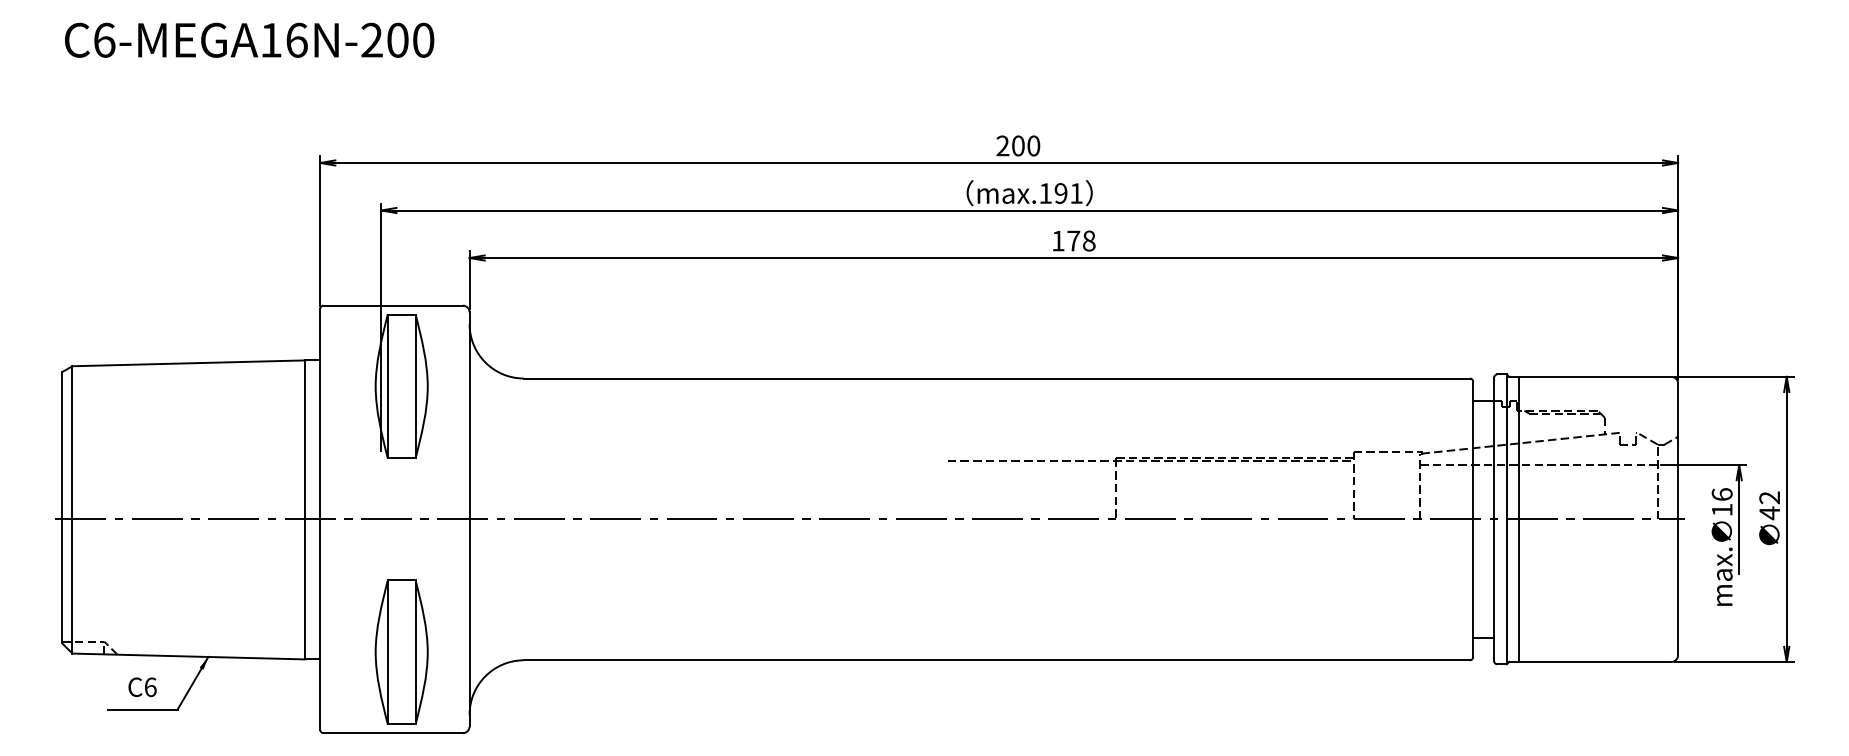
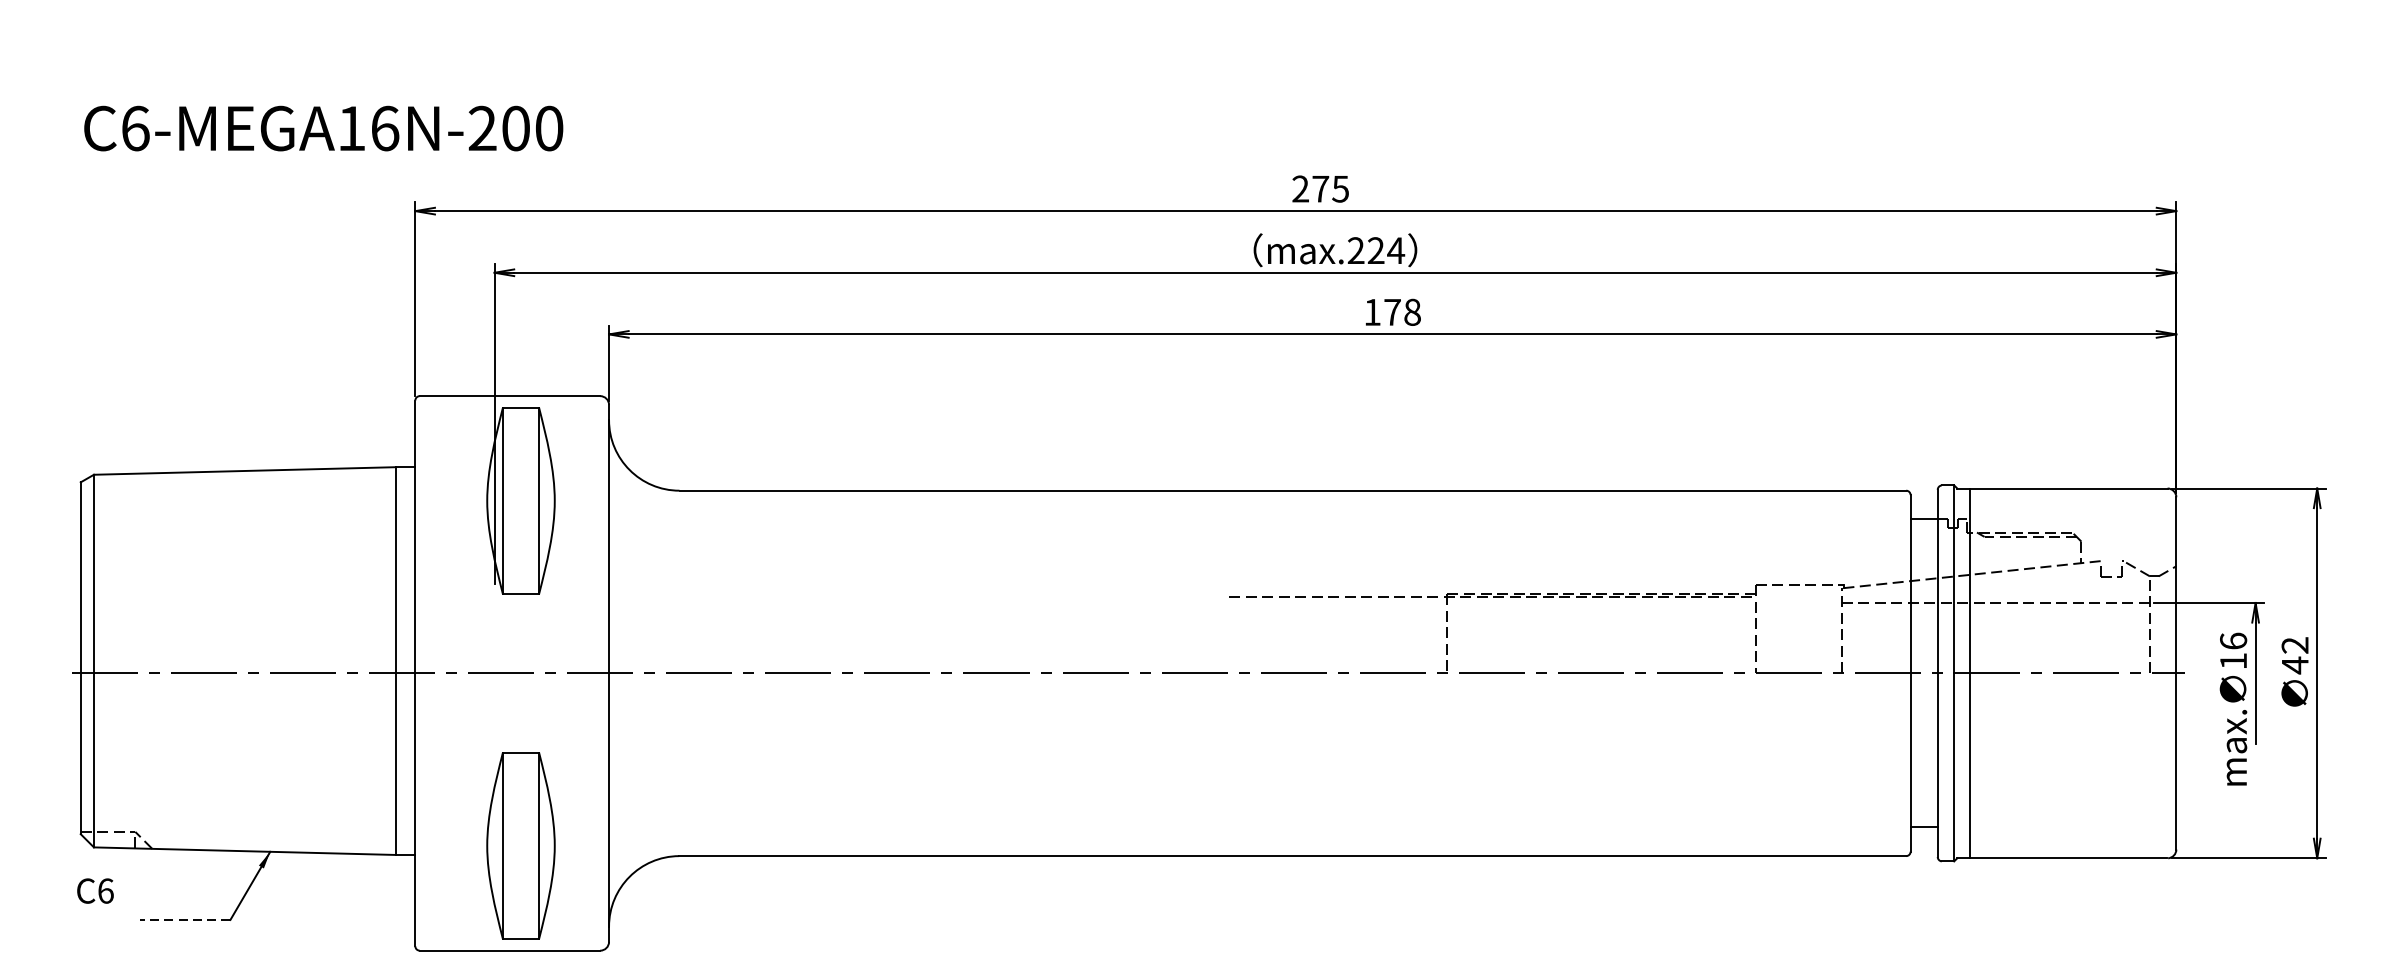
text: (249, 39) -> (323, 127), moved
text: (1026, 145) -> (1331, 188), 200 -> 275
text: (1061, 193) -> (1376, 250), max.191 -> max.224
text: (142, 686) -> (95, 890), moved
line: (142, 709) -> (184, 919), solid -> dashed

